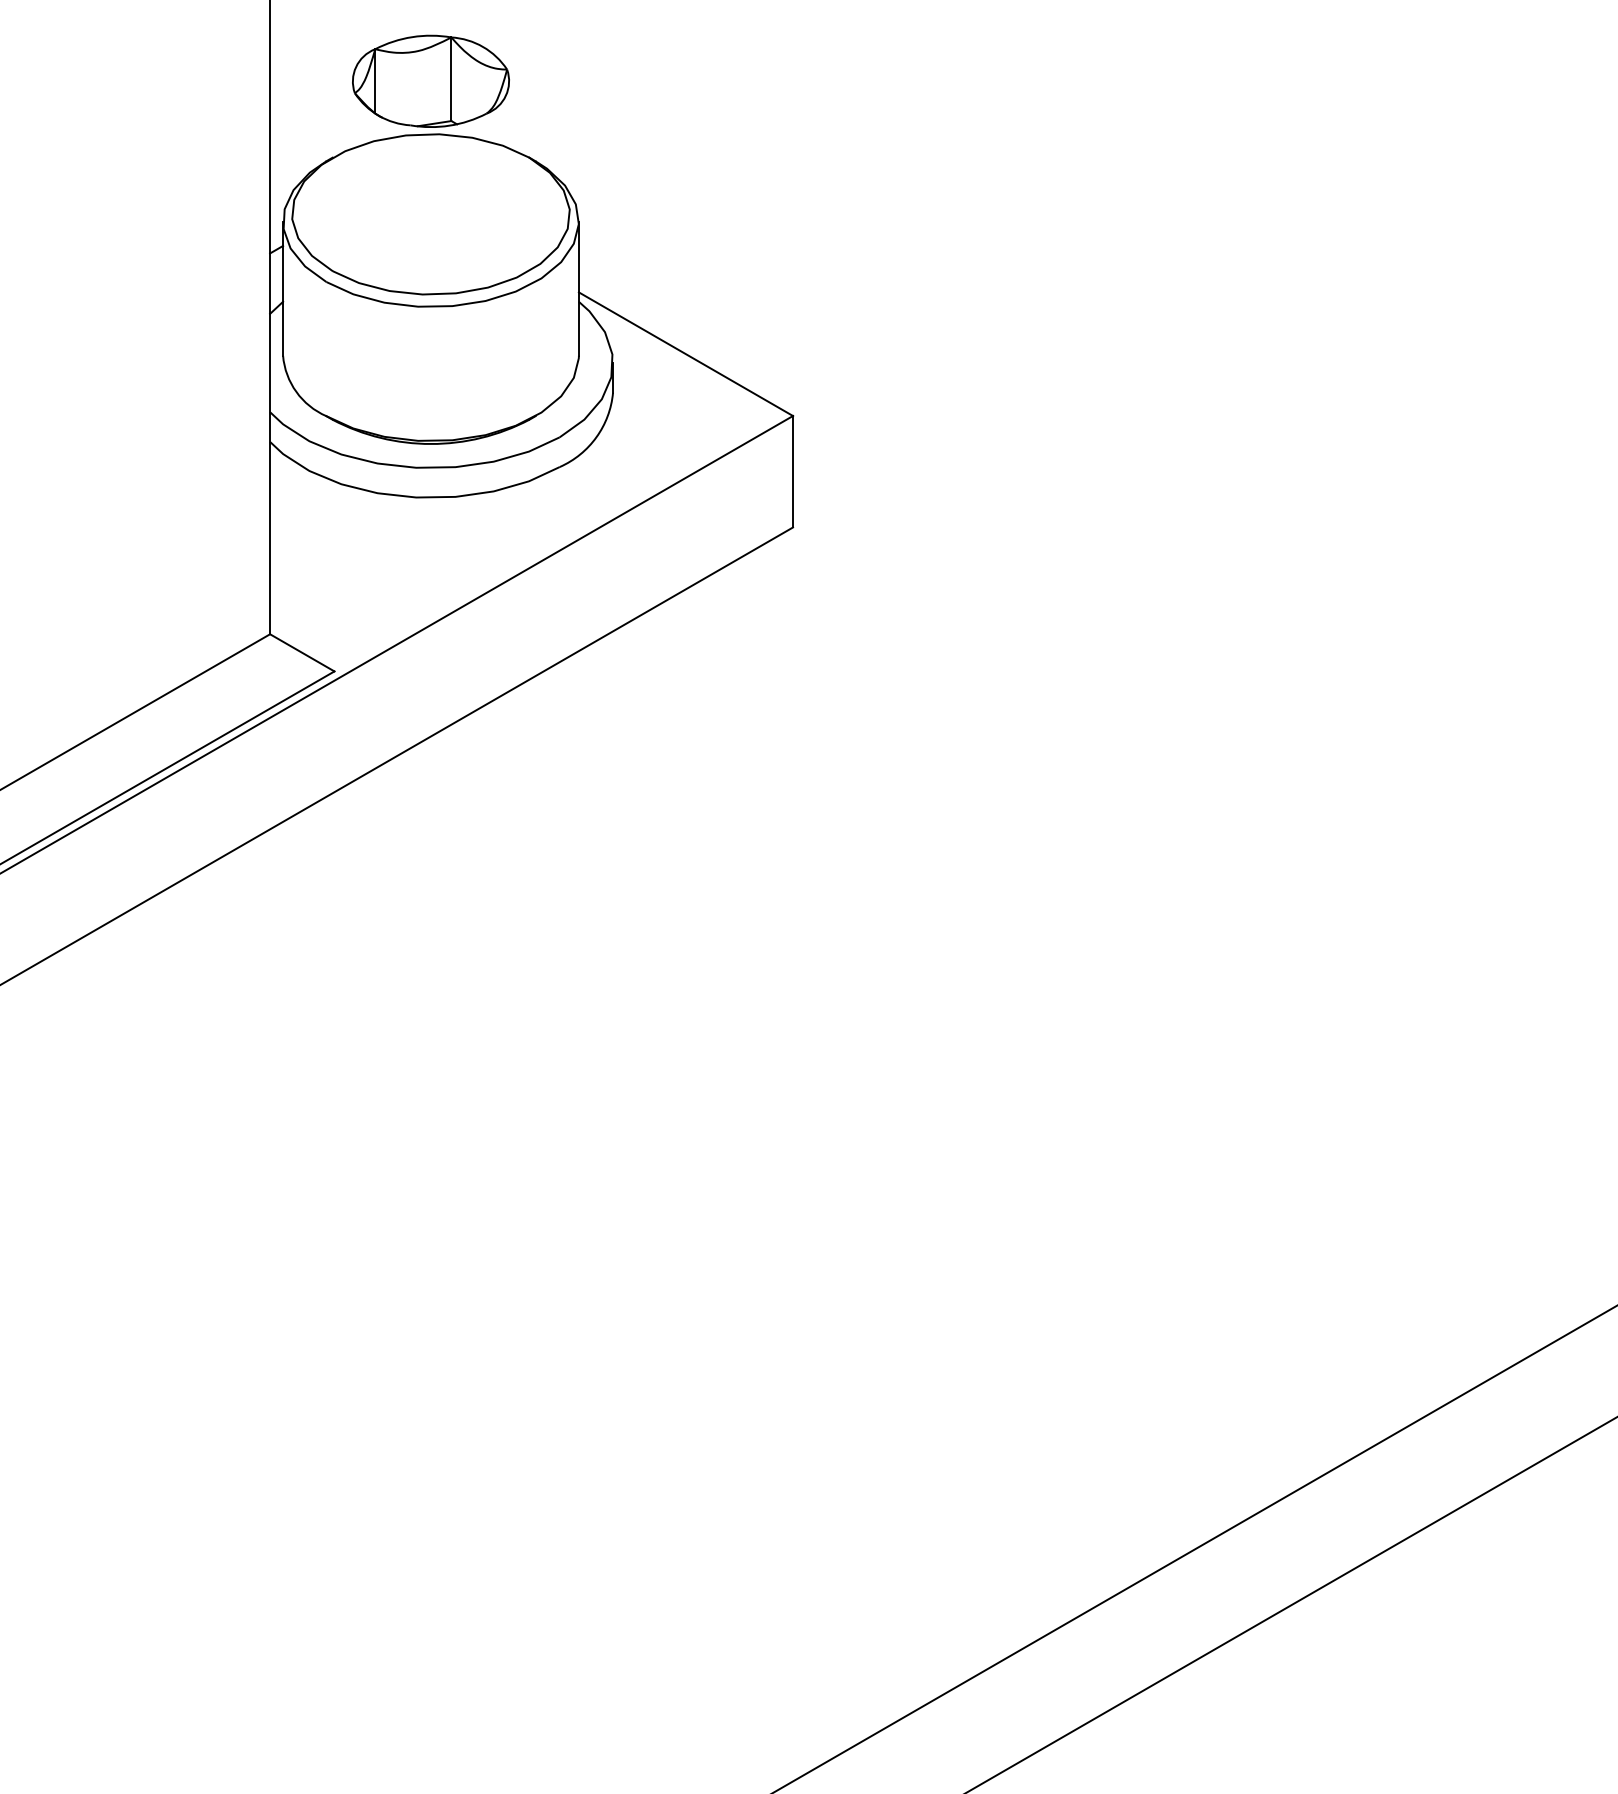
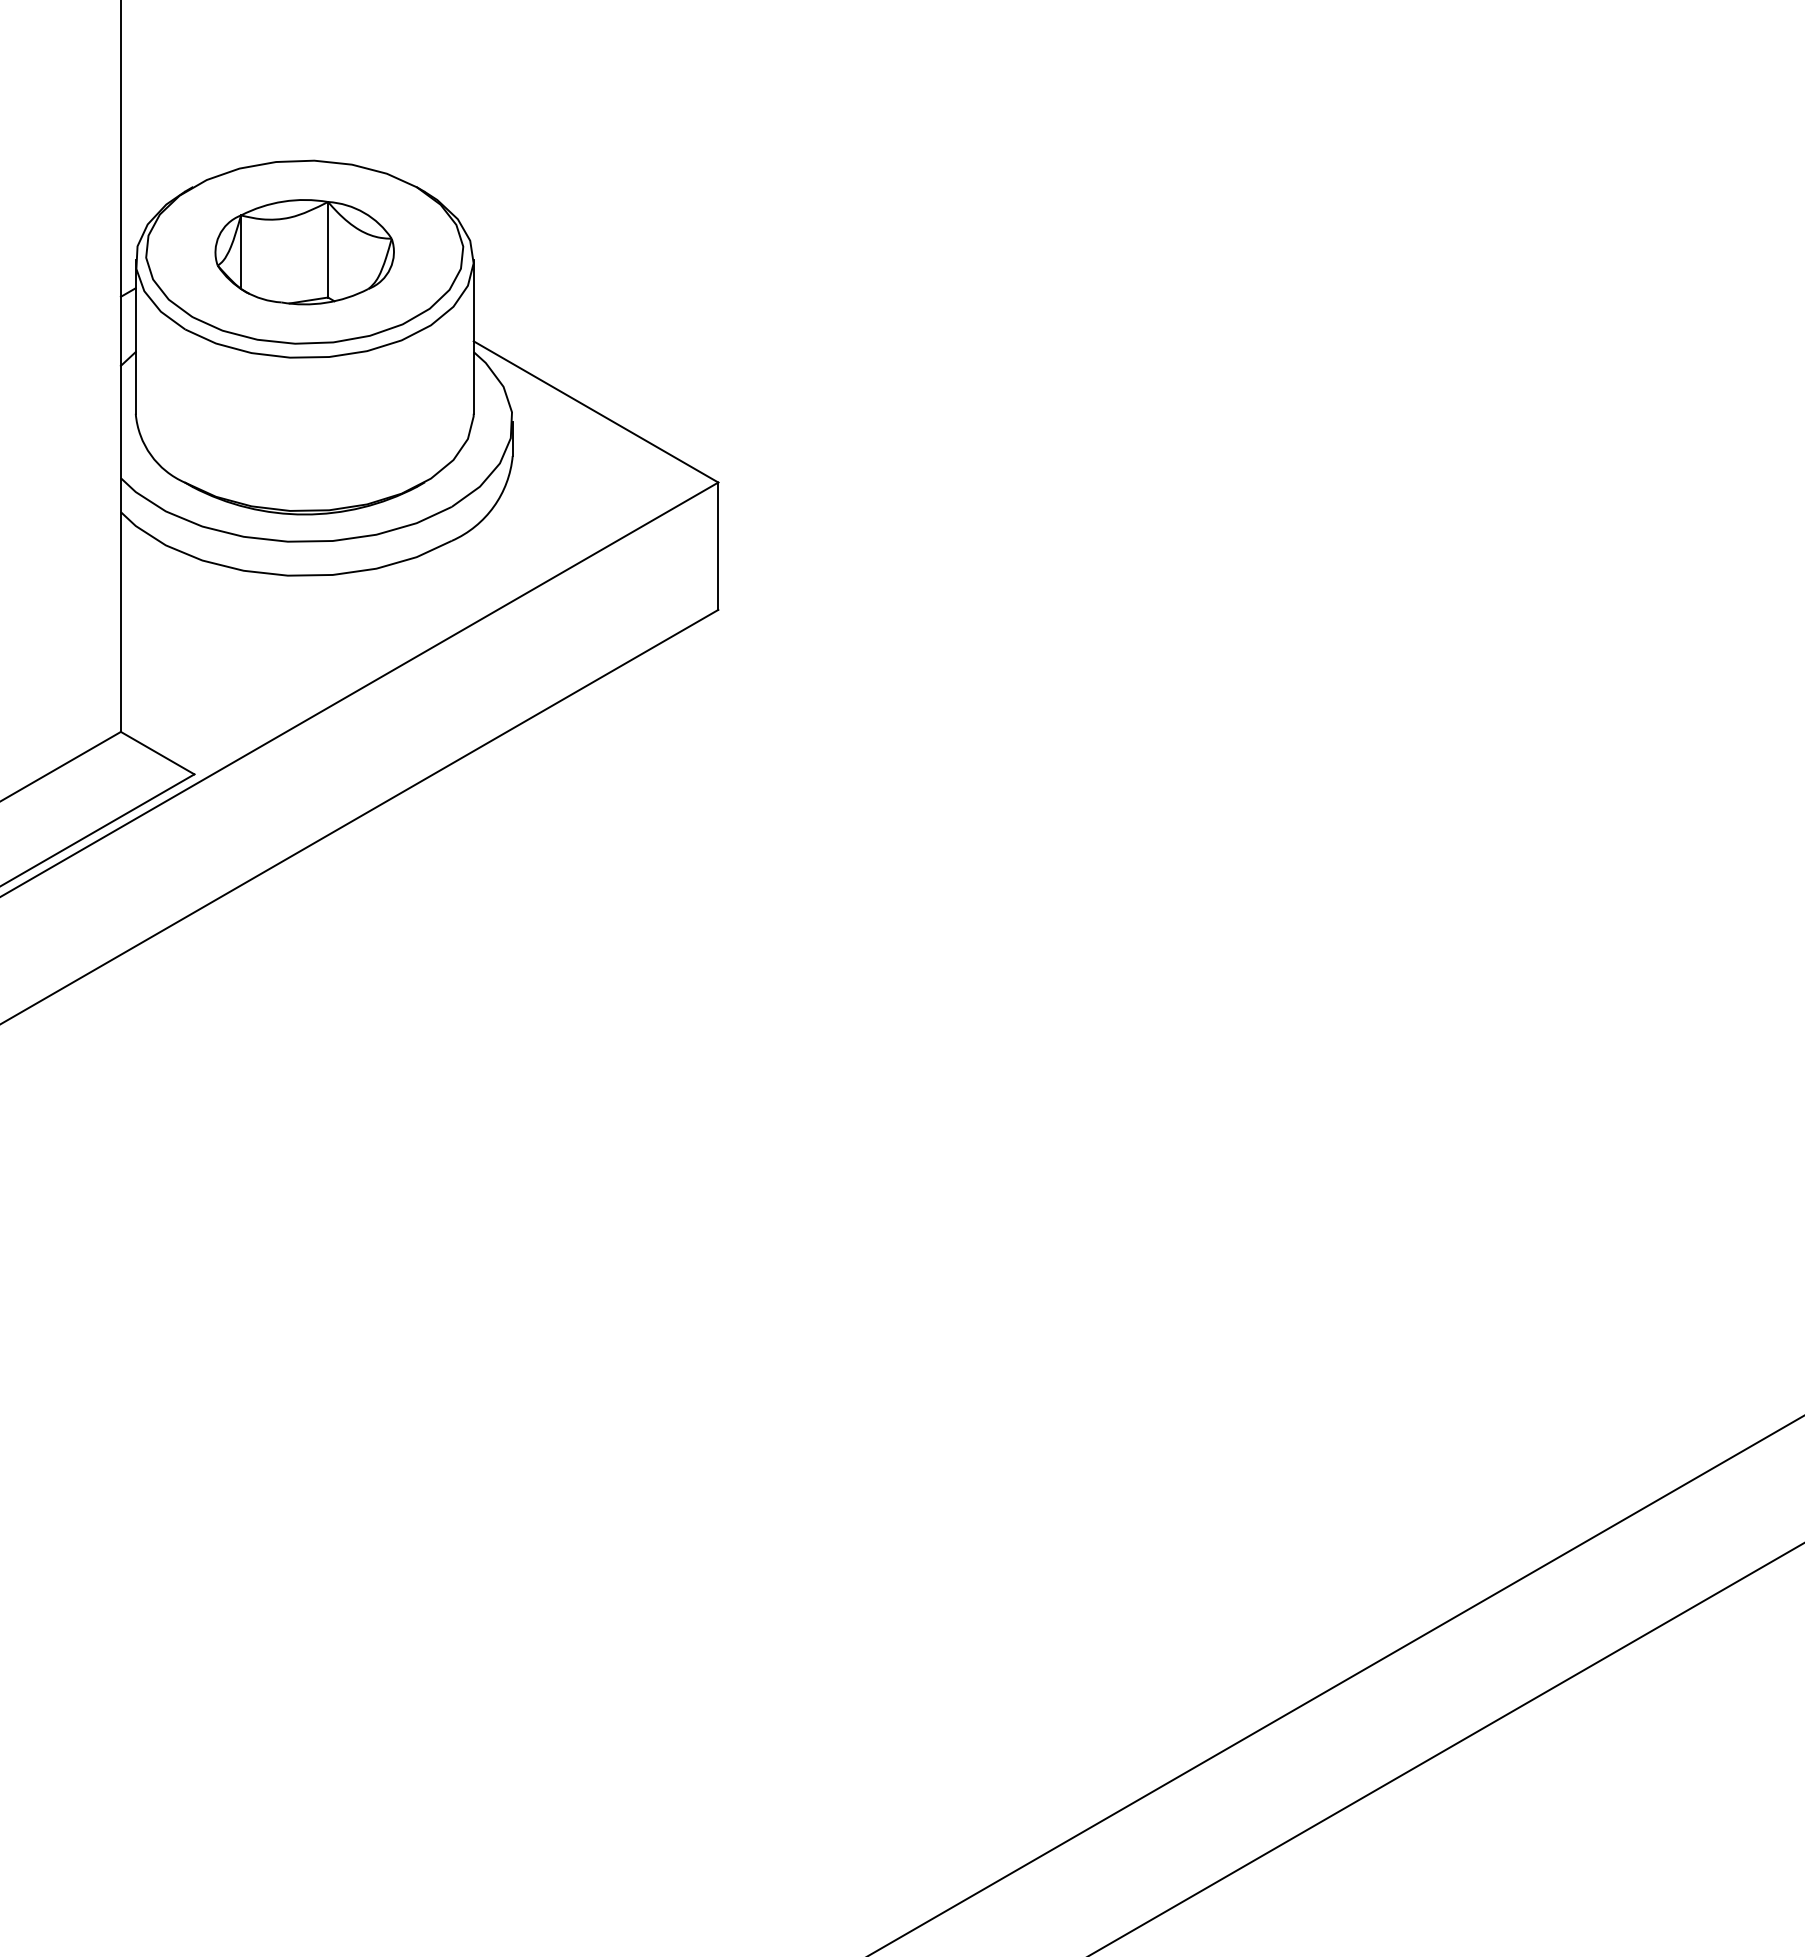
part: (430, 80) -> (304, 251), moved

